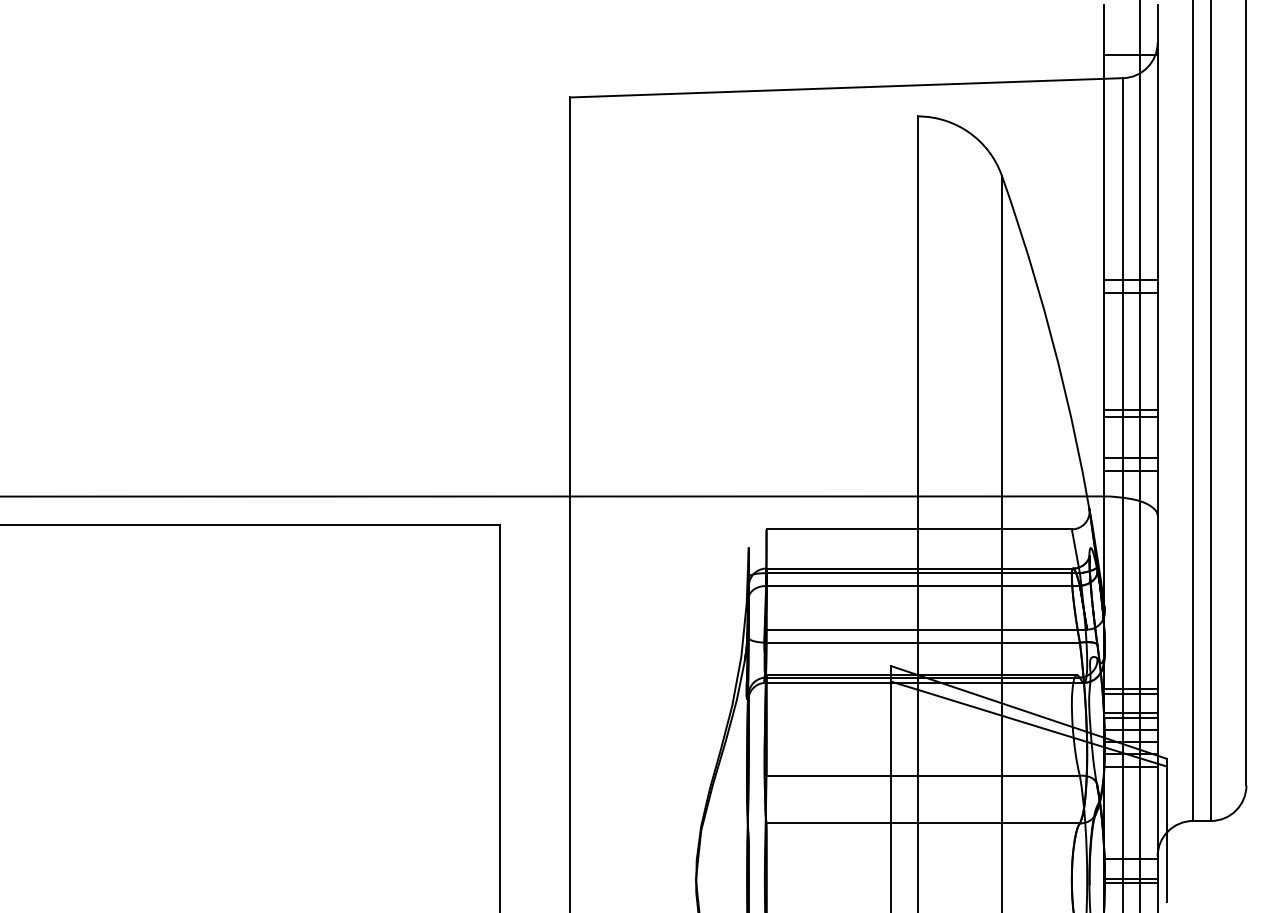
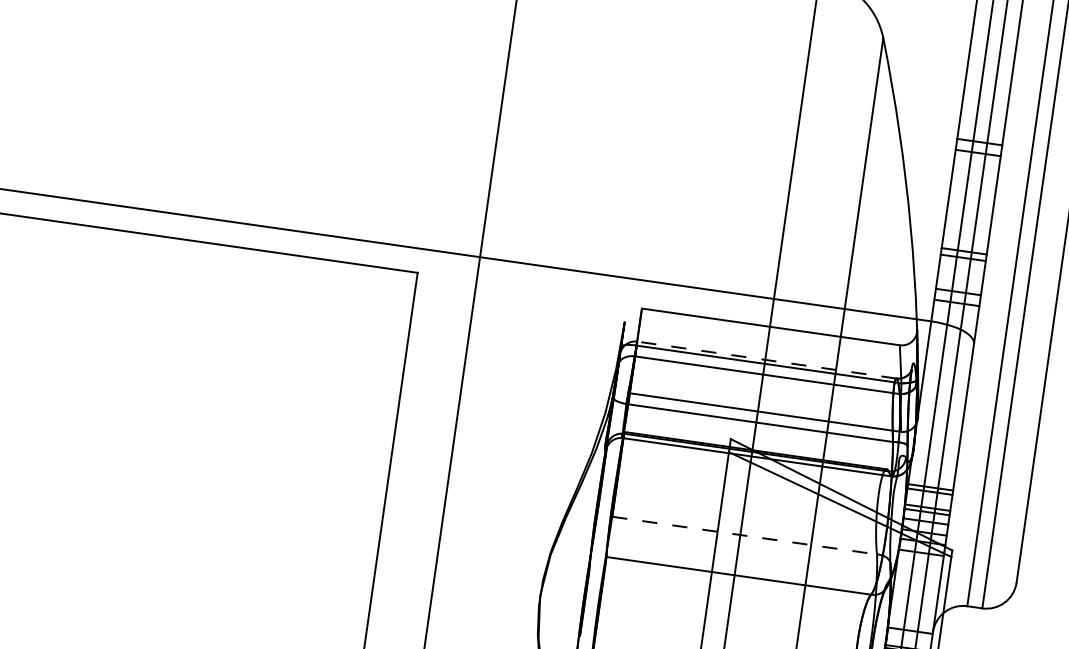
line: (919, 568) -> (766, 360), solid -> dashed
line: (923, 775) -> (744, 535), solid -> dashed

